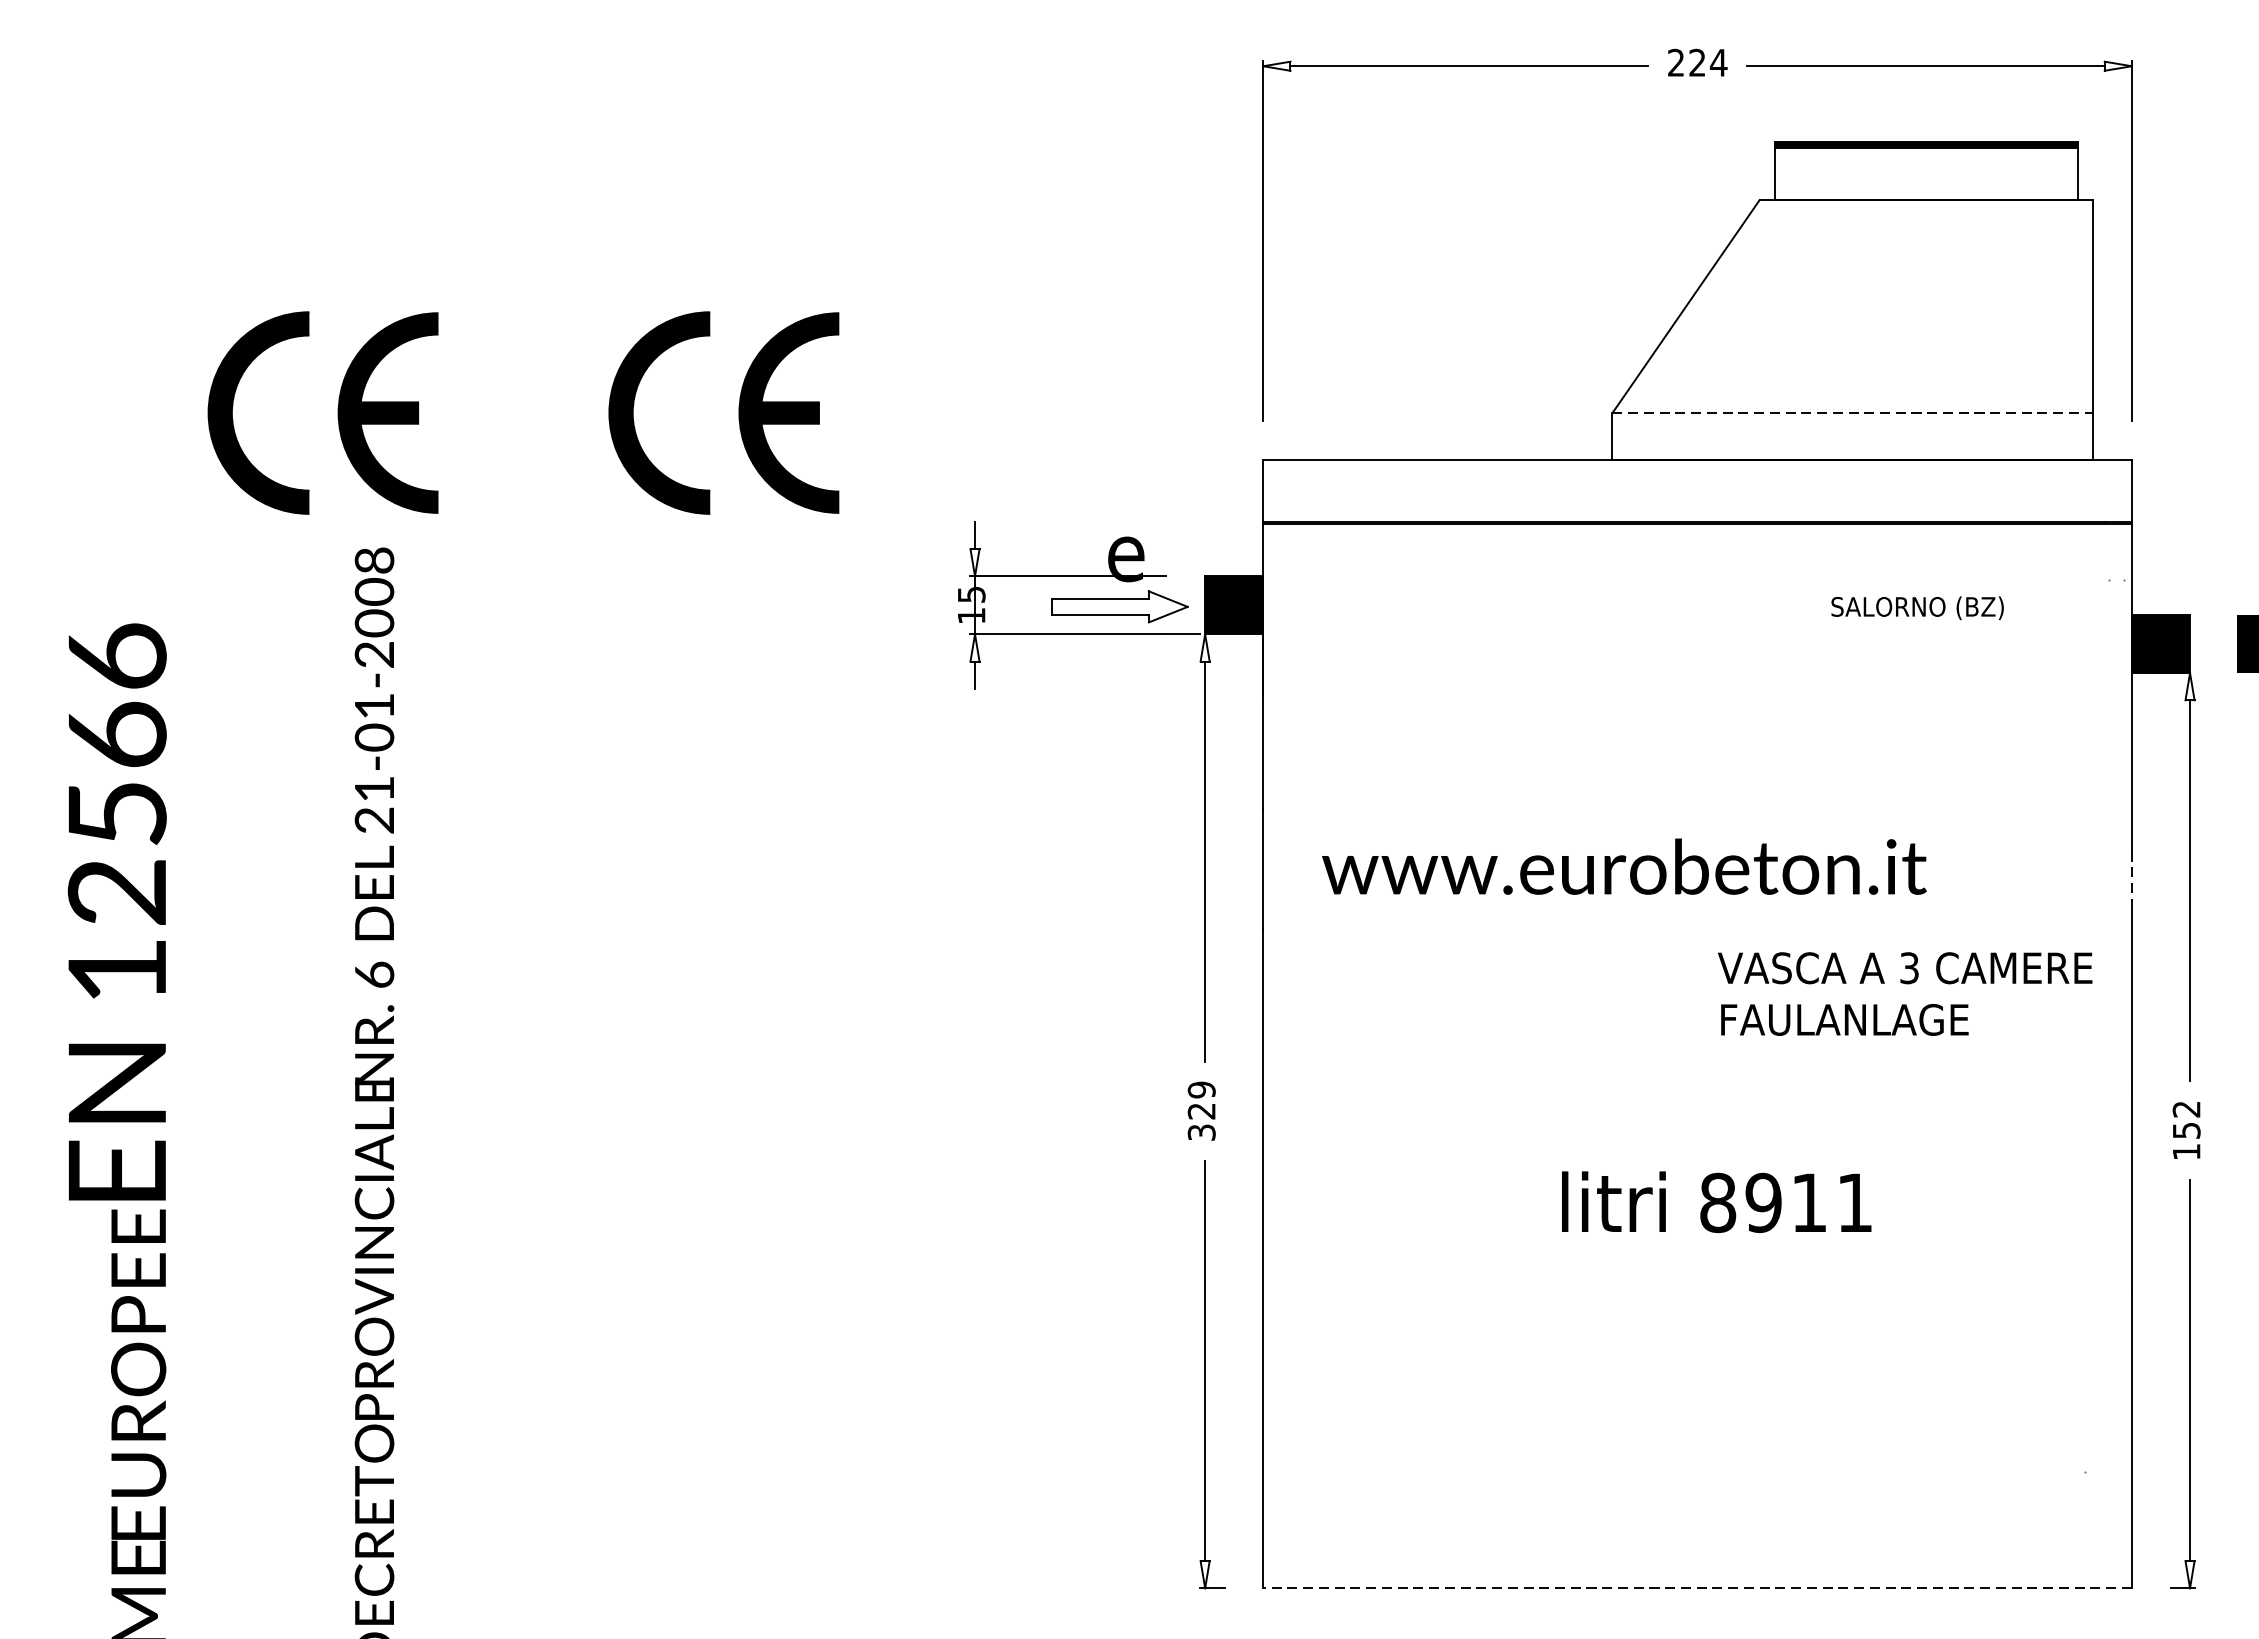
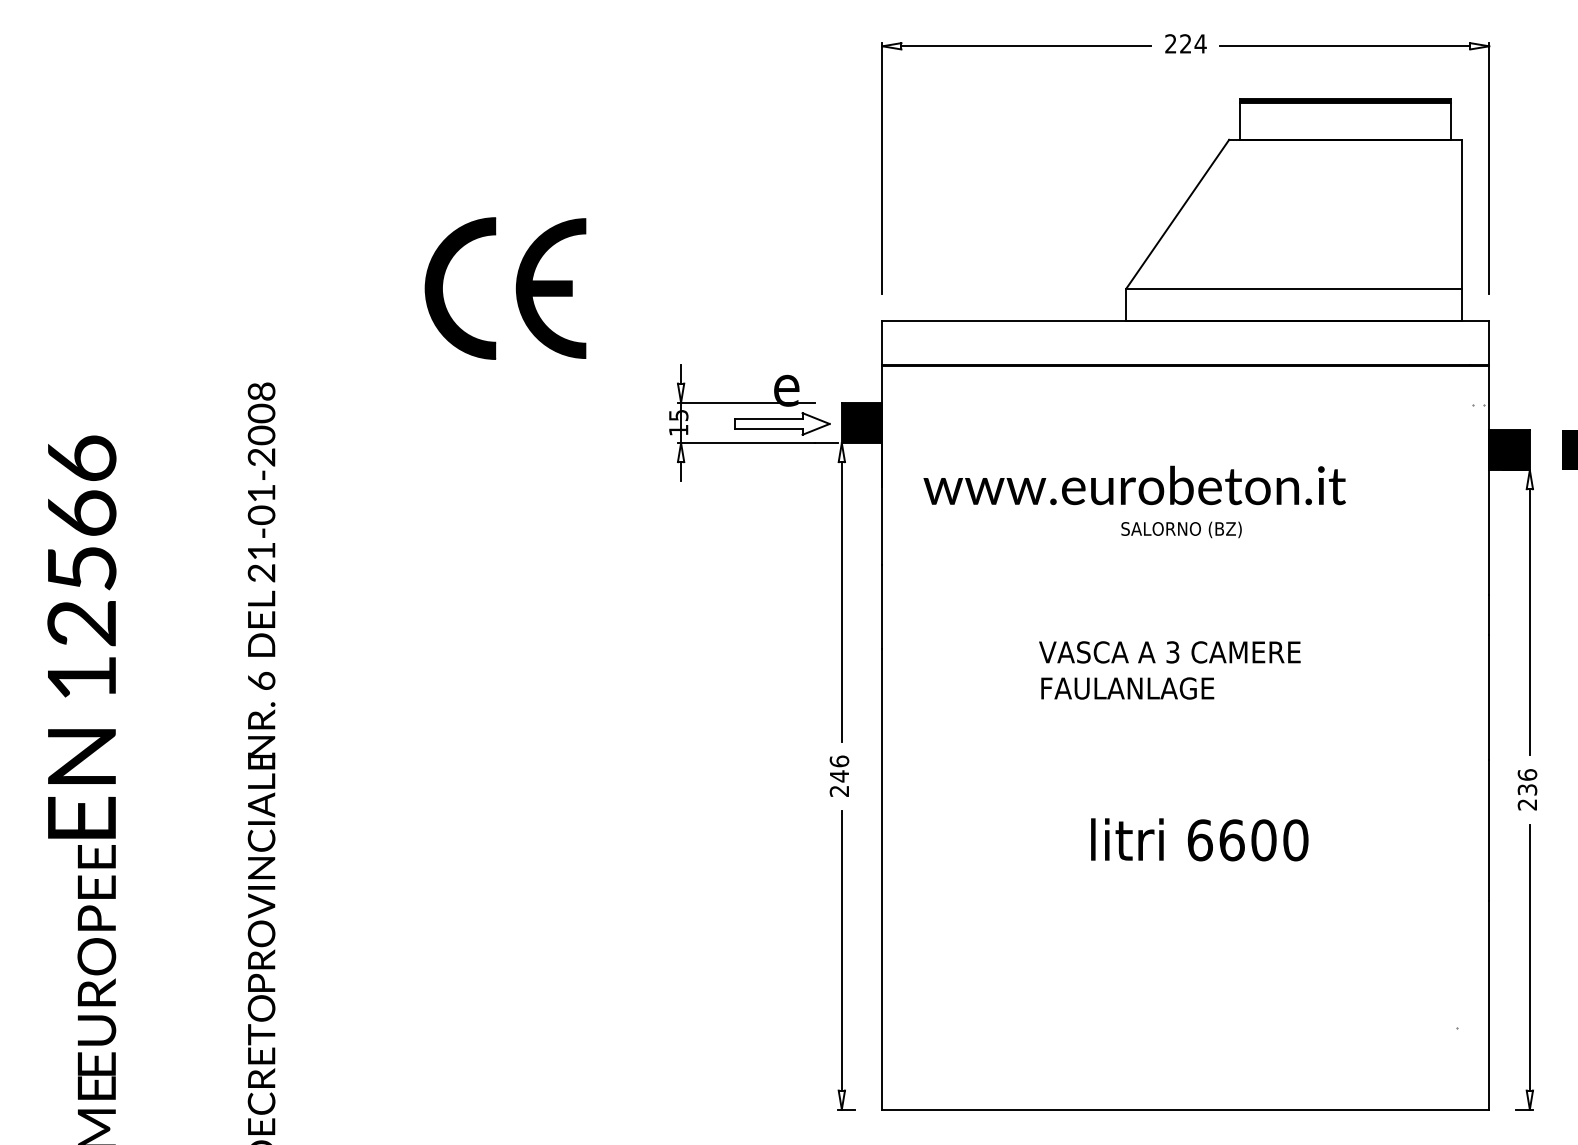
part: (337, 412) -> (235, 288), removed
line: (1853, 412) -> (1294, 288), dashed -> solid
text: (1917, 607) -> (1181, 529), moved
text: (1624, 866) -> (1134, 485), moved
line: (2132, 881) -> (1489, 615), dashed -> solid
text: (1904, 994) -> (1169, 670), moved
text: (1201, 1110) -> (839, 775), 329 -> 246
text: (2186, 1130) -> (1527, 789), 152 -> 236
text: (1785, 1203) -> (1247, 840), 8911 -> 6600
line: (1697, 1588) -> (1185, 1109), dashed -> solid

